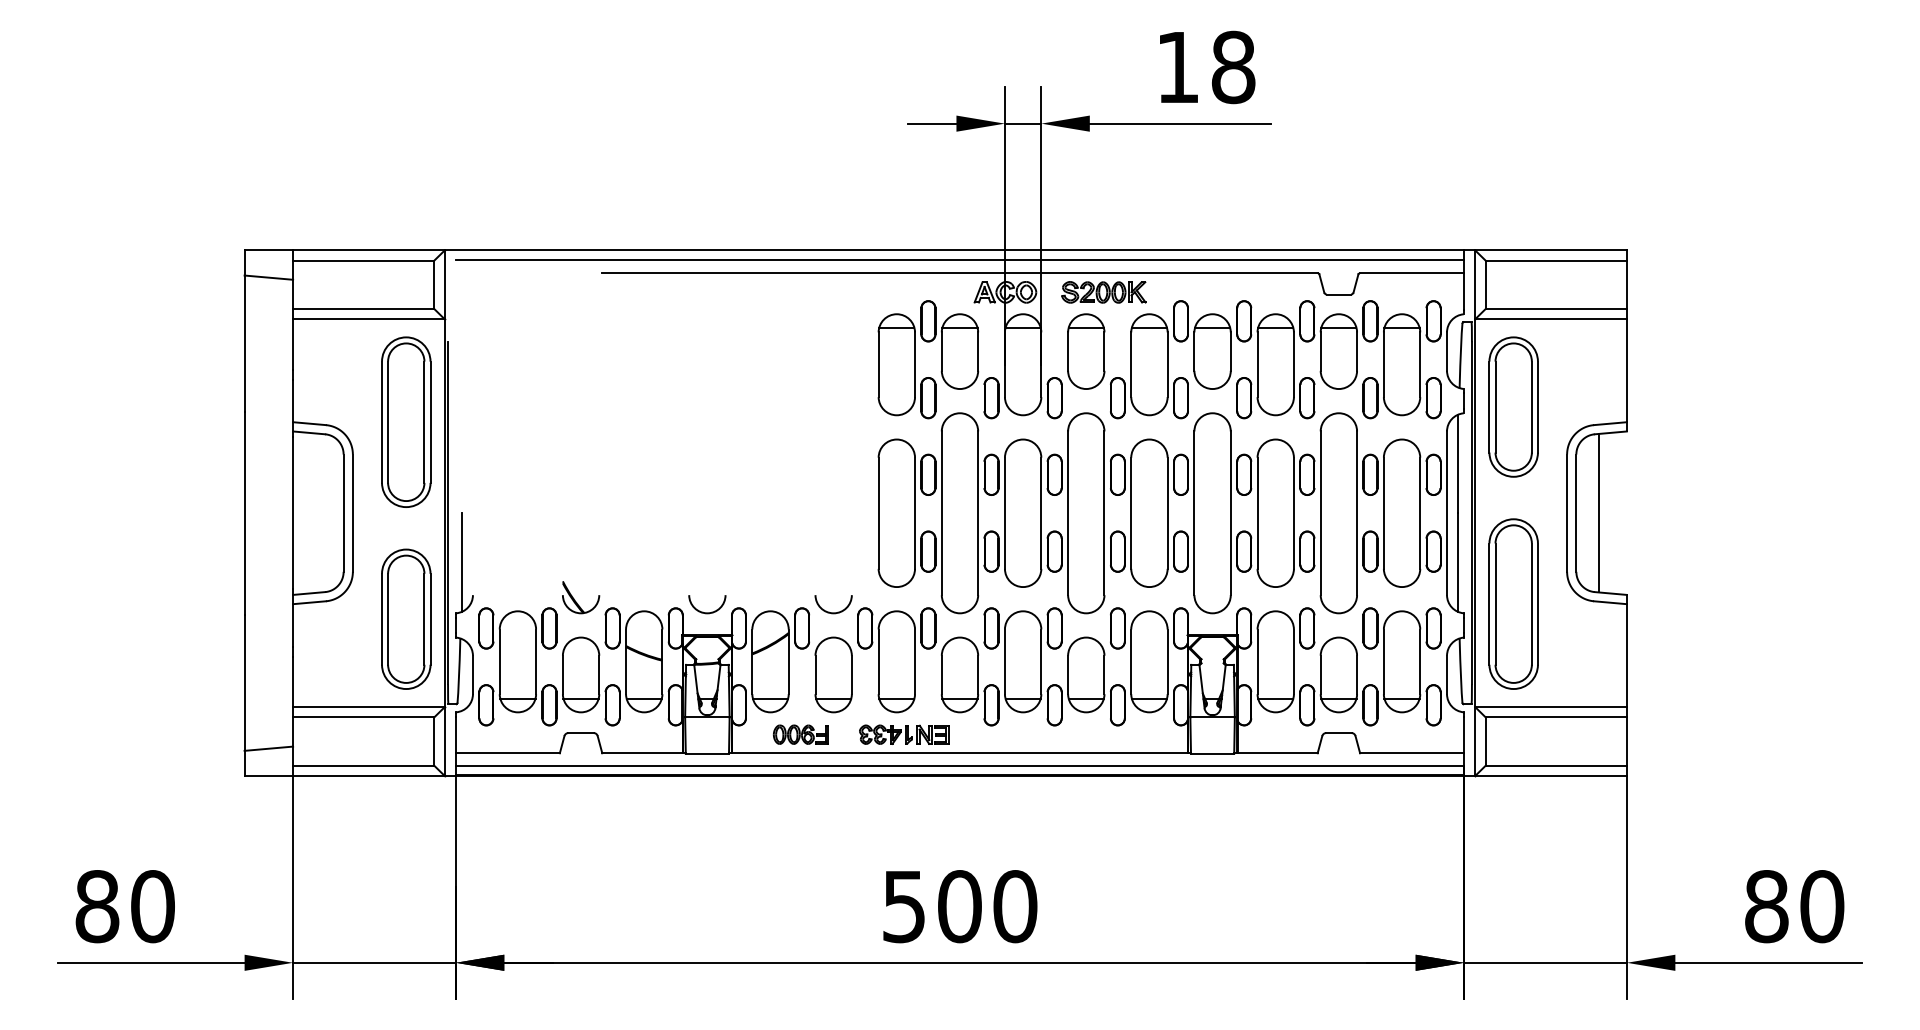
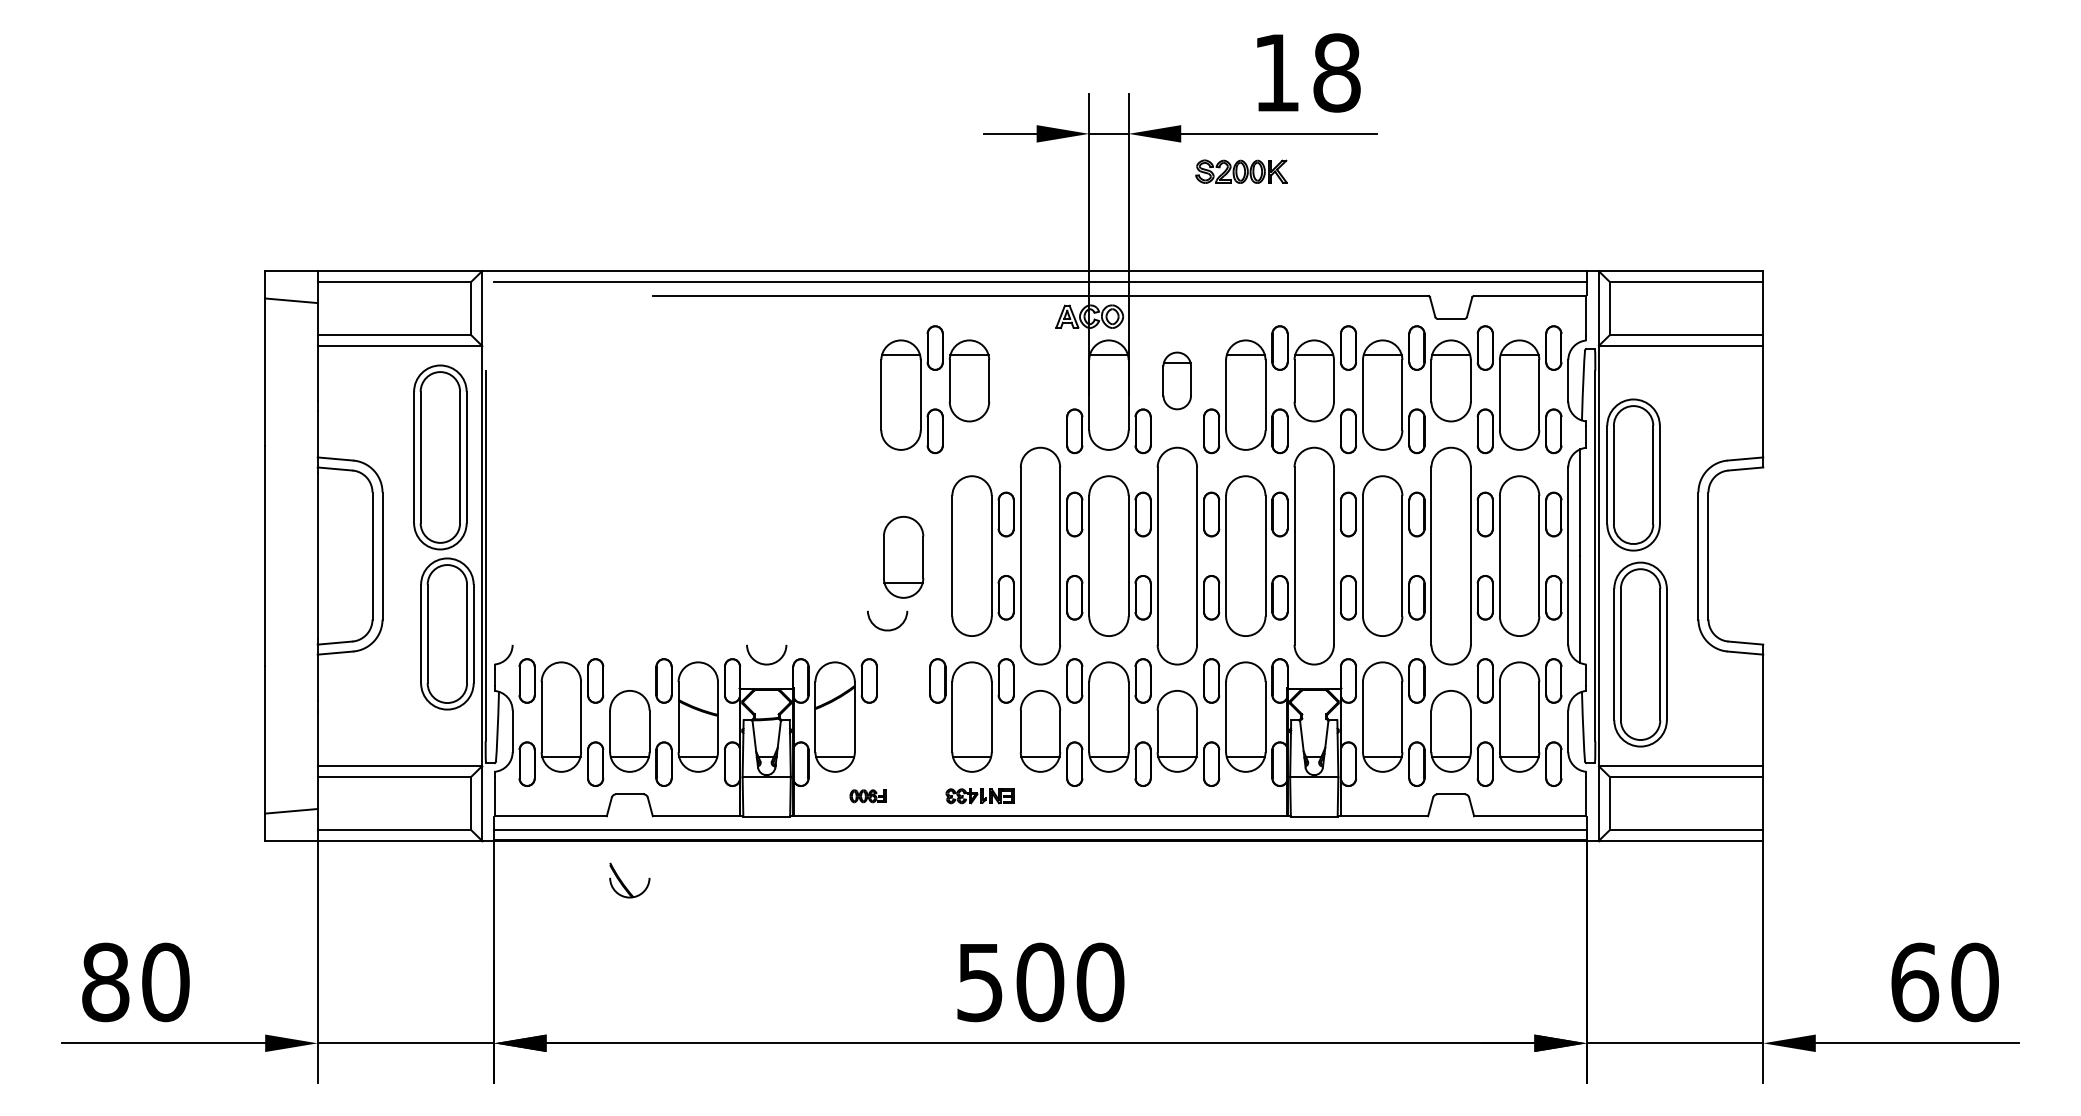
part: (1103, 292) -> (1241, 171), moved
part: (1085, 351) -> (1176, 380), size x0.7
part: (915, 359) -> (921, 389), moved
part: (1513, 406) -> (1633, 474), moved
line: (1598, 512) -> (1732, 555), removed
line: (461, 562) -> (500, 609), removed
part: (575, 599) -> (623, 882), moved
arc: (833, 612) -> (887, 629), moved
part: (406, 618) -> (447, 633), moved
part: (833, 675) -> (903, 557), moved
part: (800, 735) -> (867, 796), size x0.6
part: (903, 735) -> (979, 796), size x0.7
text: (1767, 906) -> (1915, 982), 80 -> 60

